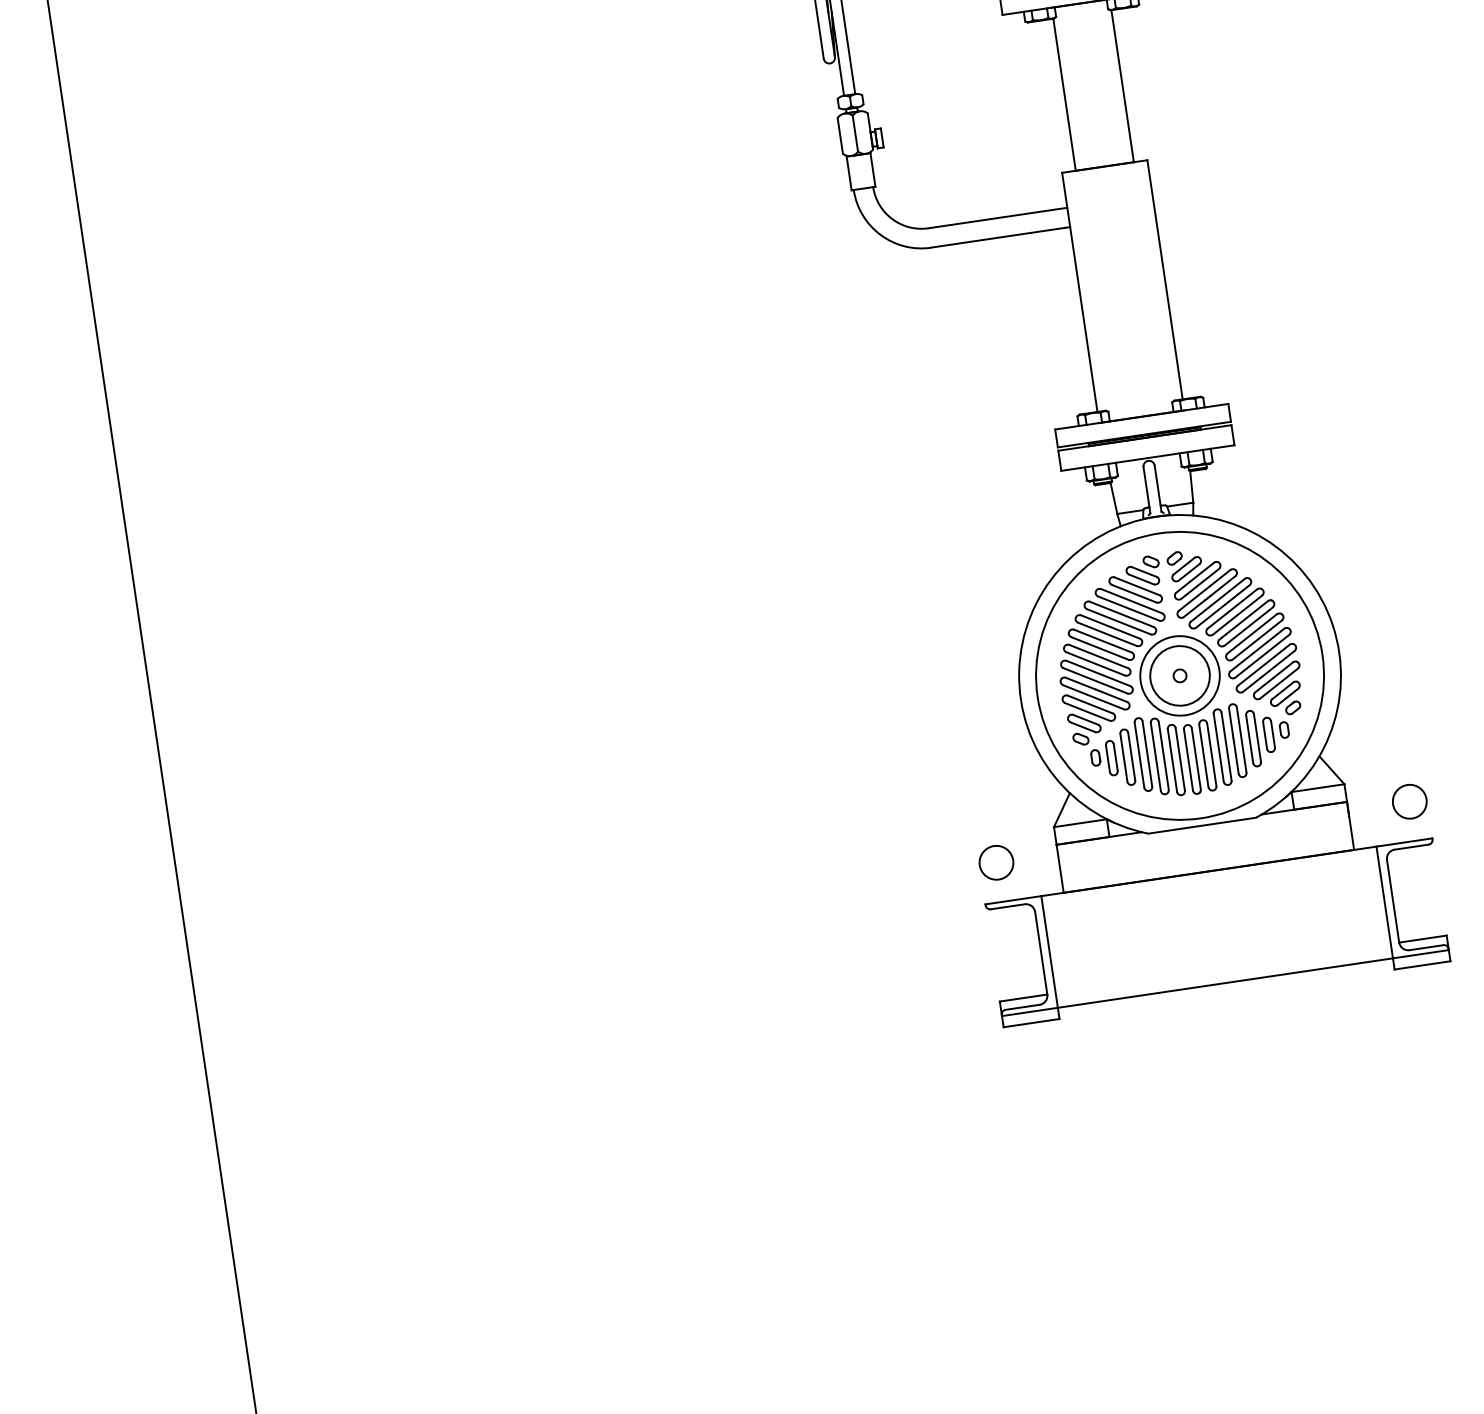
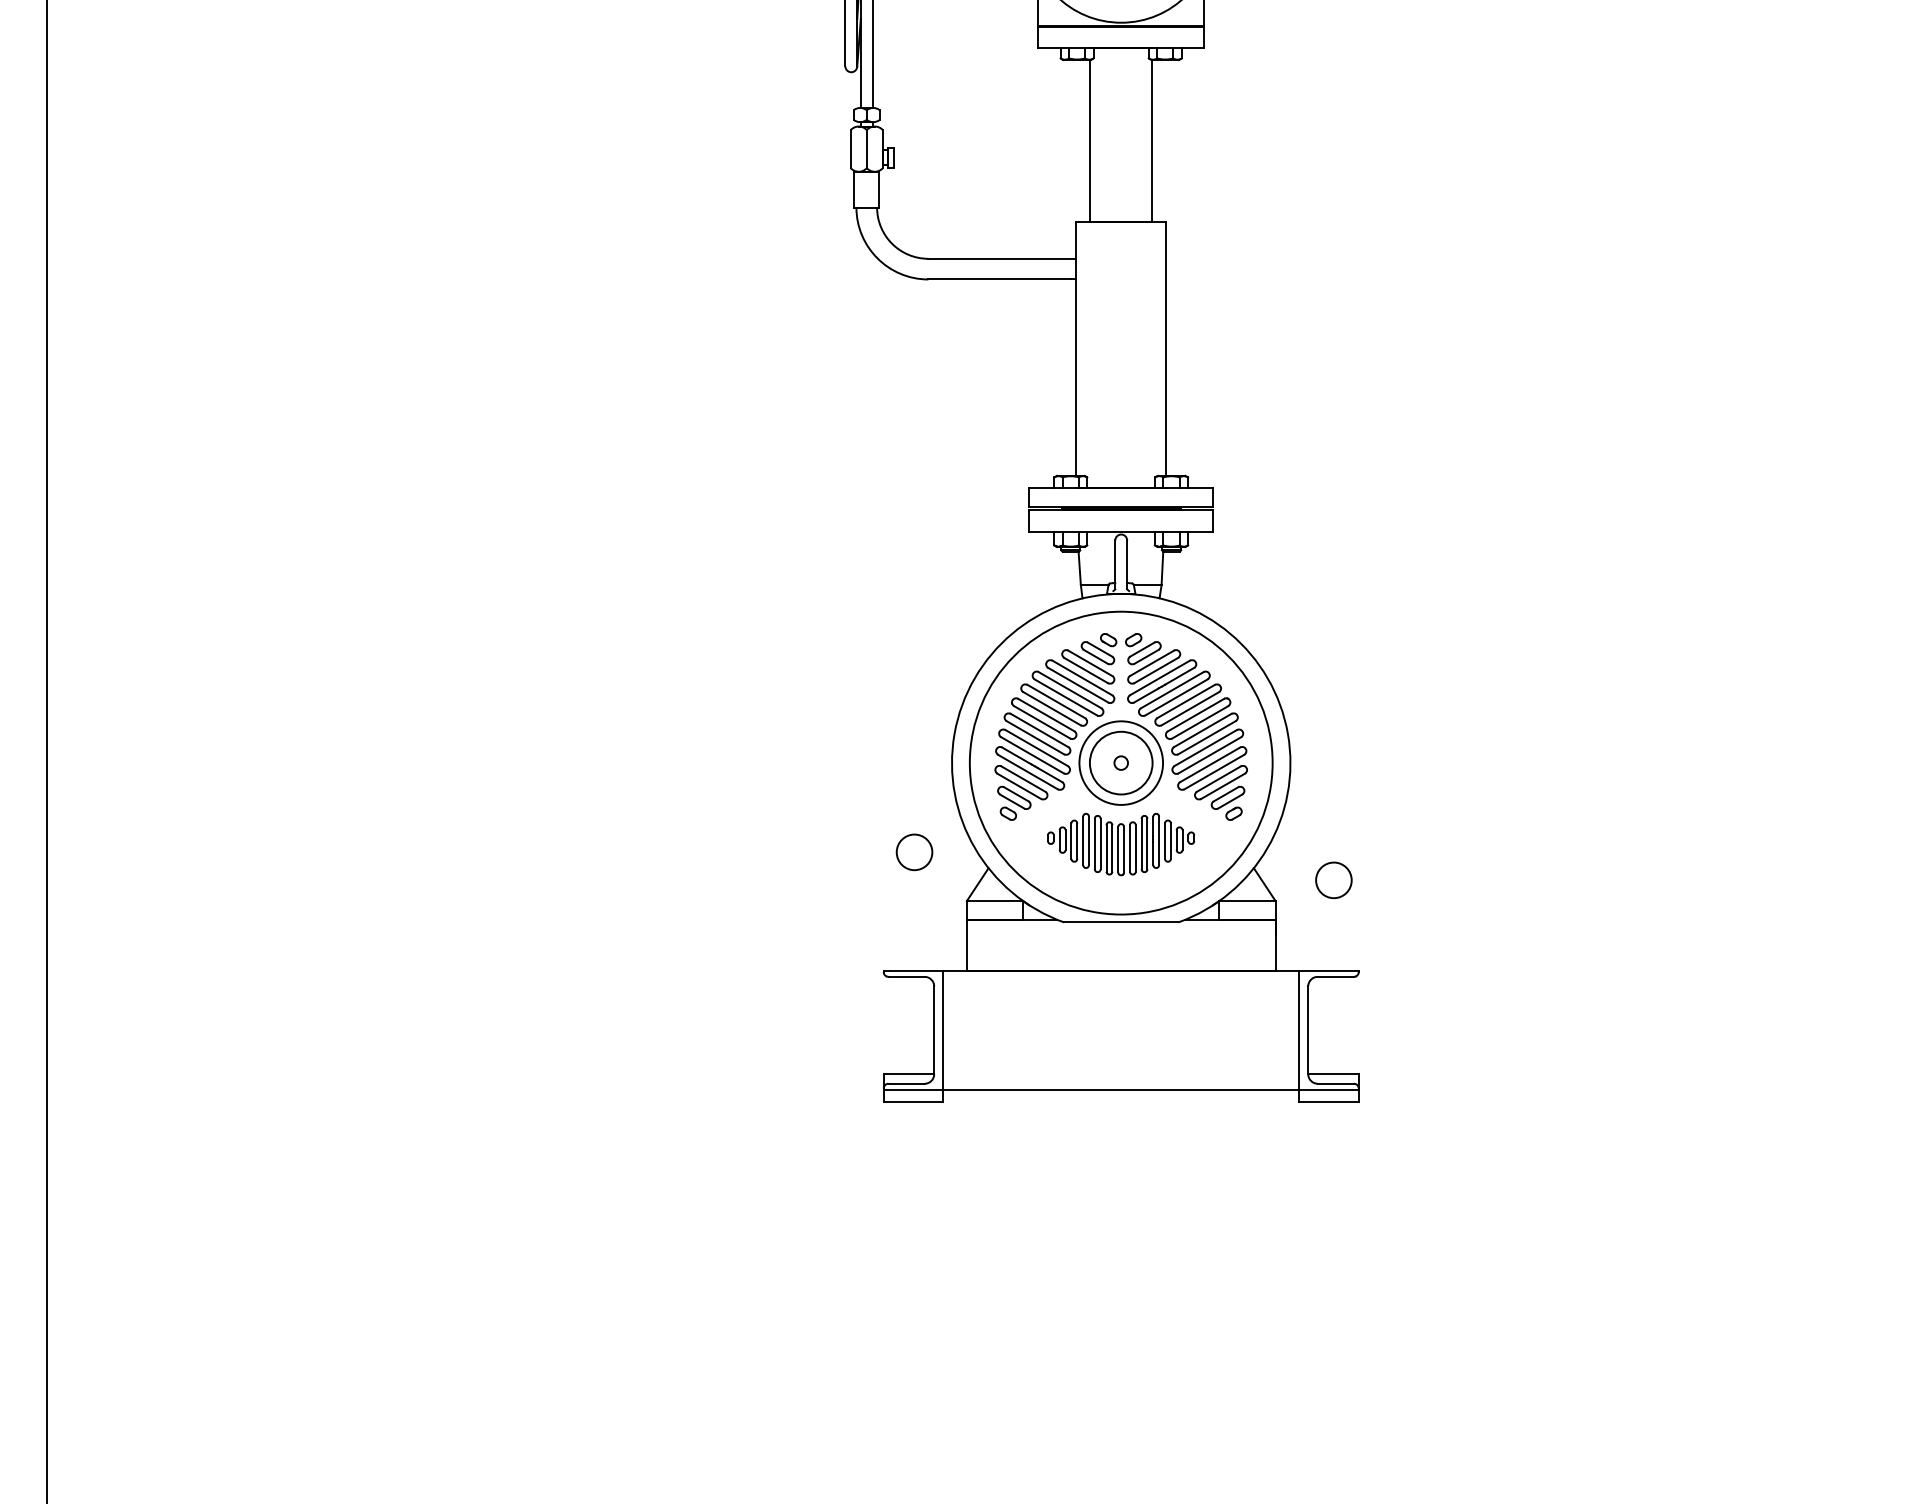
part: (1190, 752) -> (1120, 844), size x0.7
circle: (1409, 801) -> (1333, 880), moved
circle: (996, 862) -> (914, 852), moved

